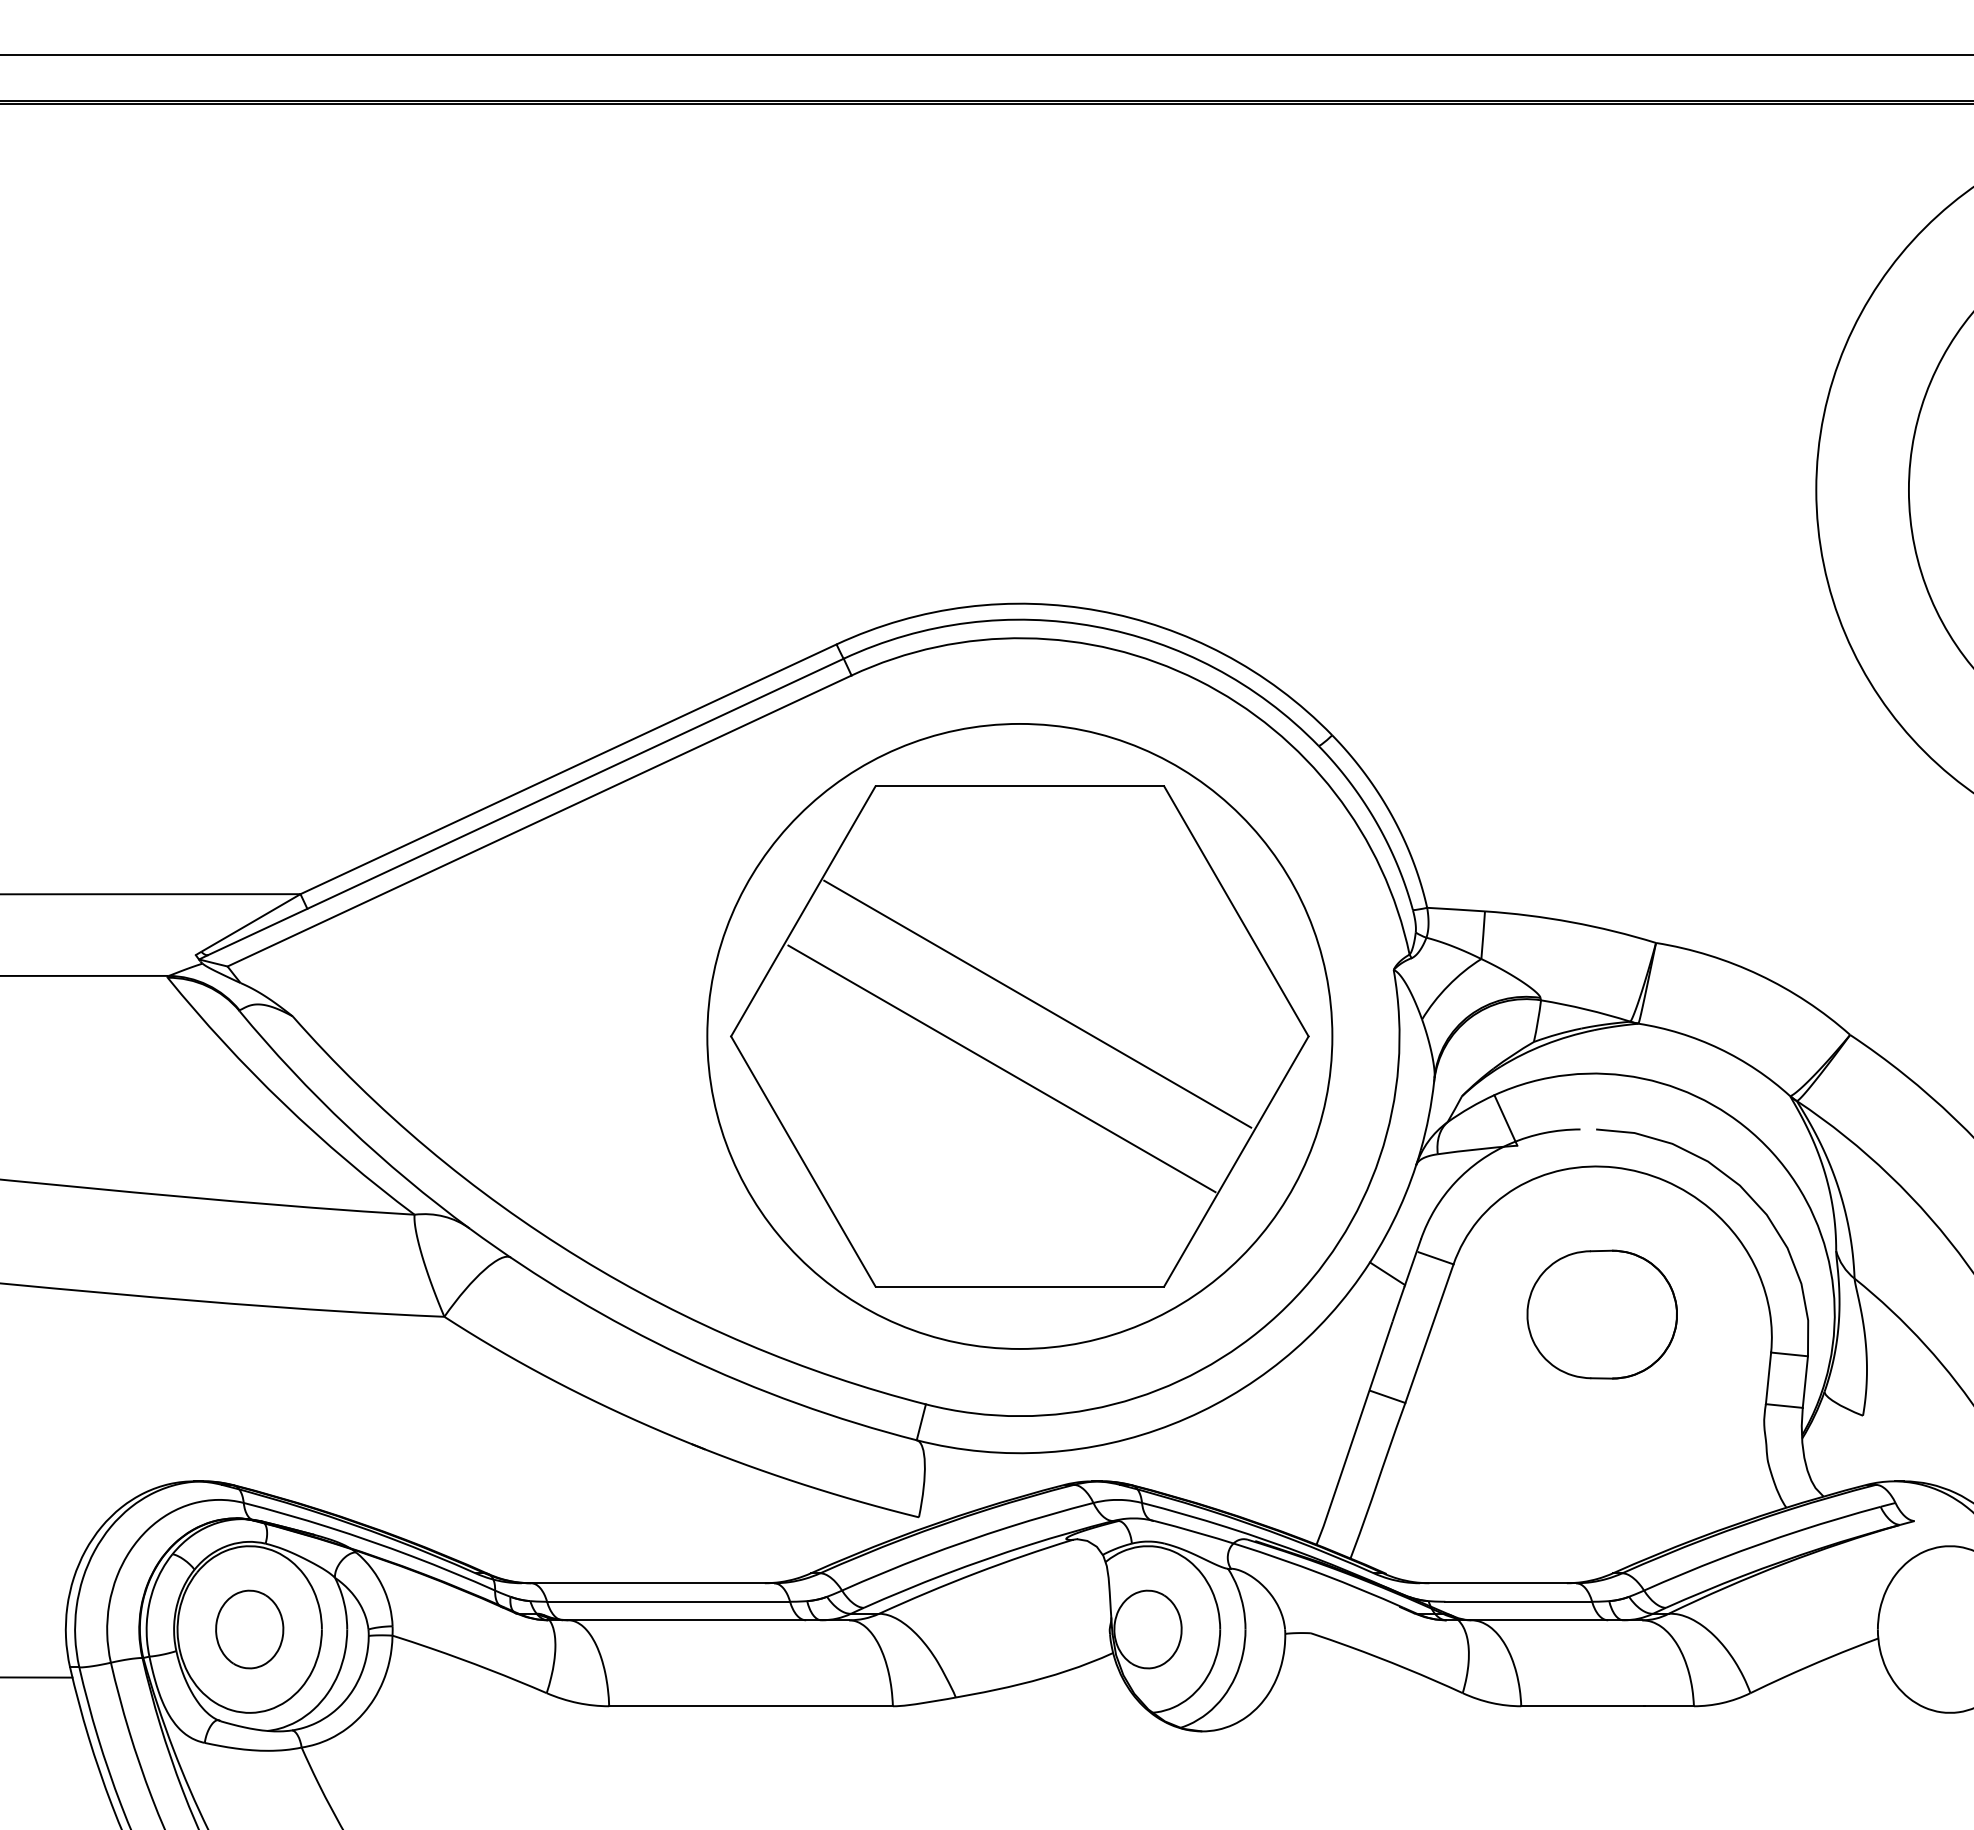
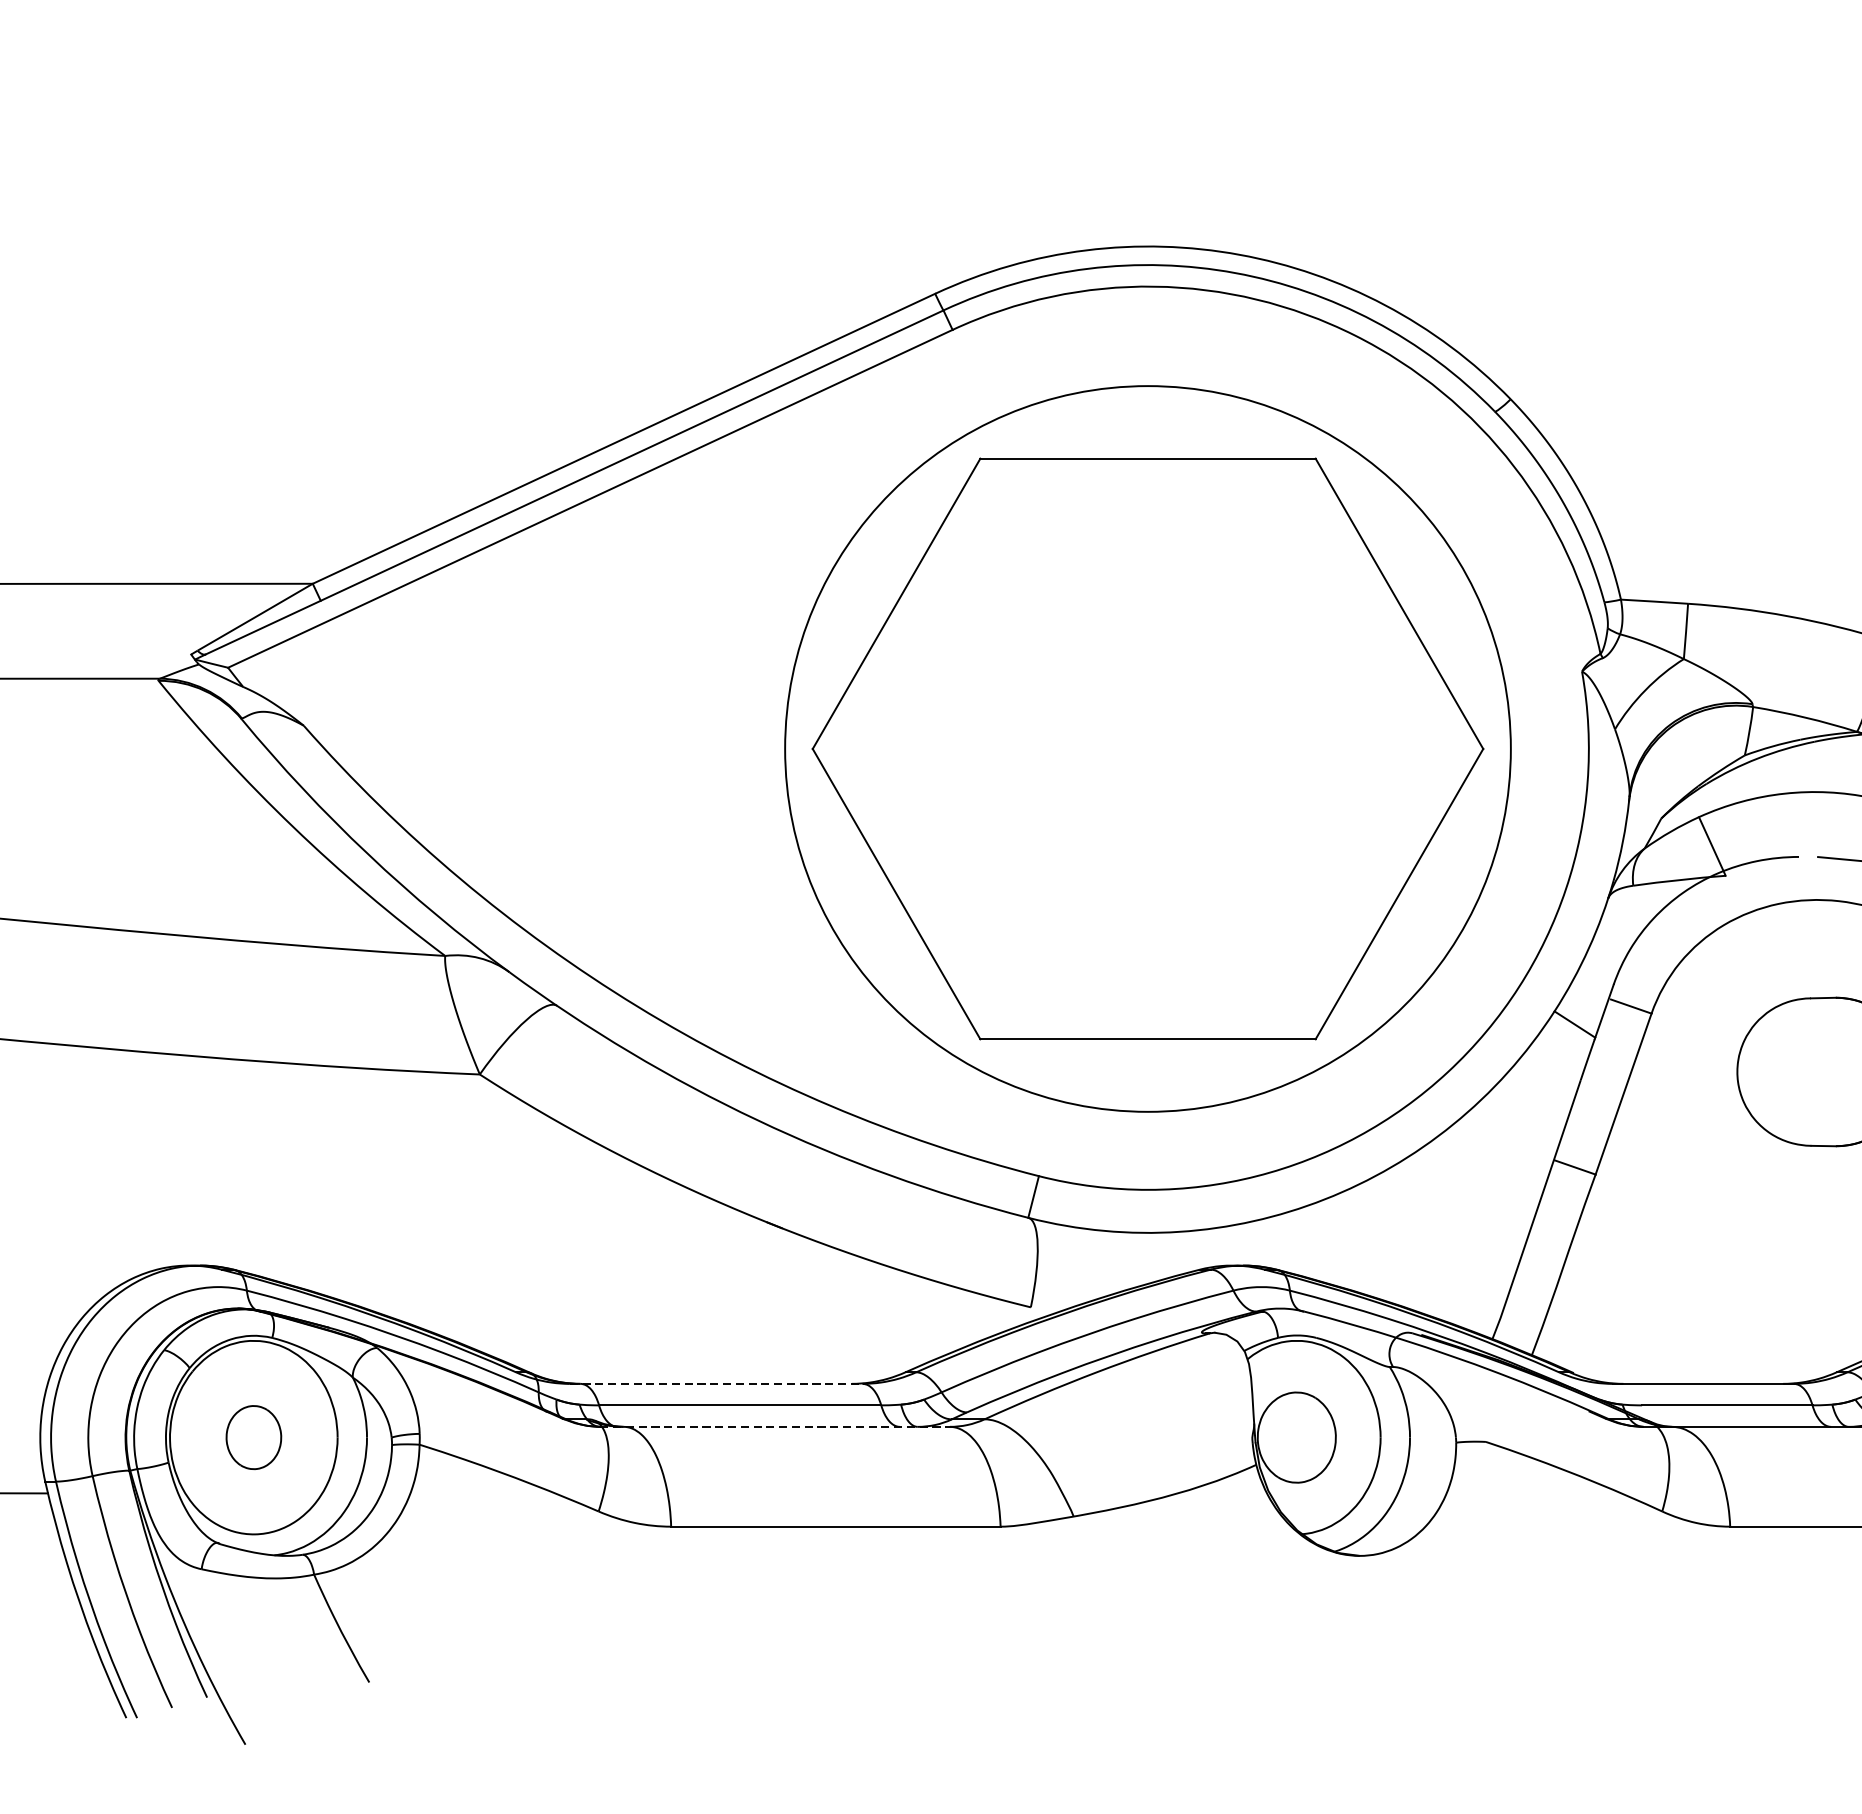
line: (1037, 1003) -> (1168, 710), removed
line: (1001, 1068) -> (1126, 786), removed
line: (648, 1583) -> (716, 1384), solid -> dashed
line: (698, 1620) -> (774, 1427), solid -> dashed
part: (249, 1629) -> (253, 1437), size x0.7

